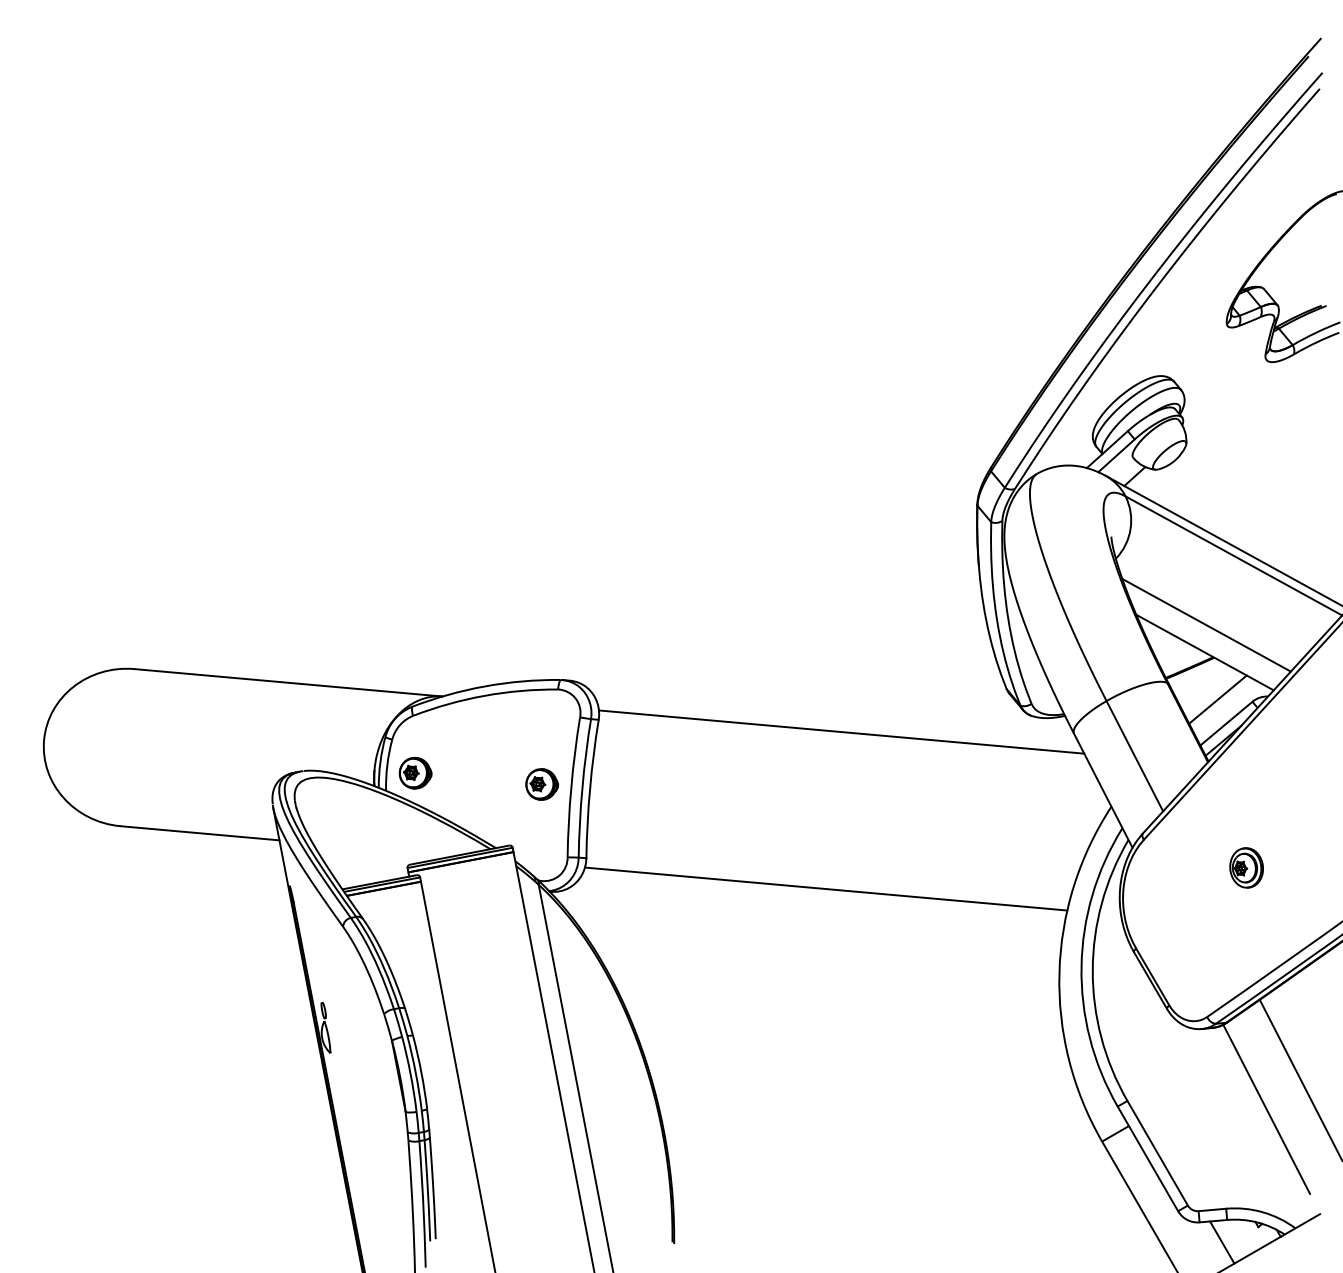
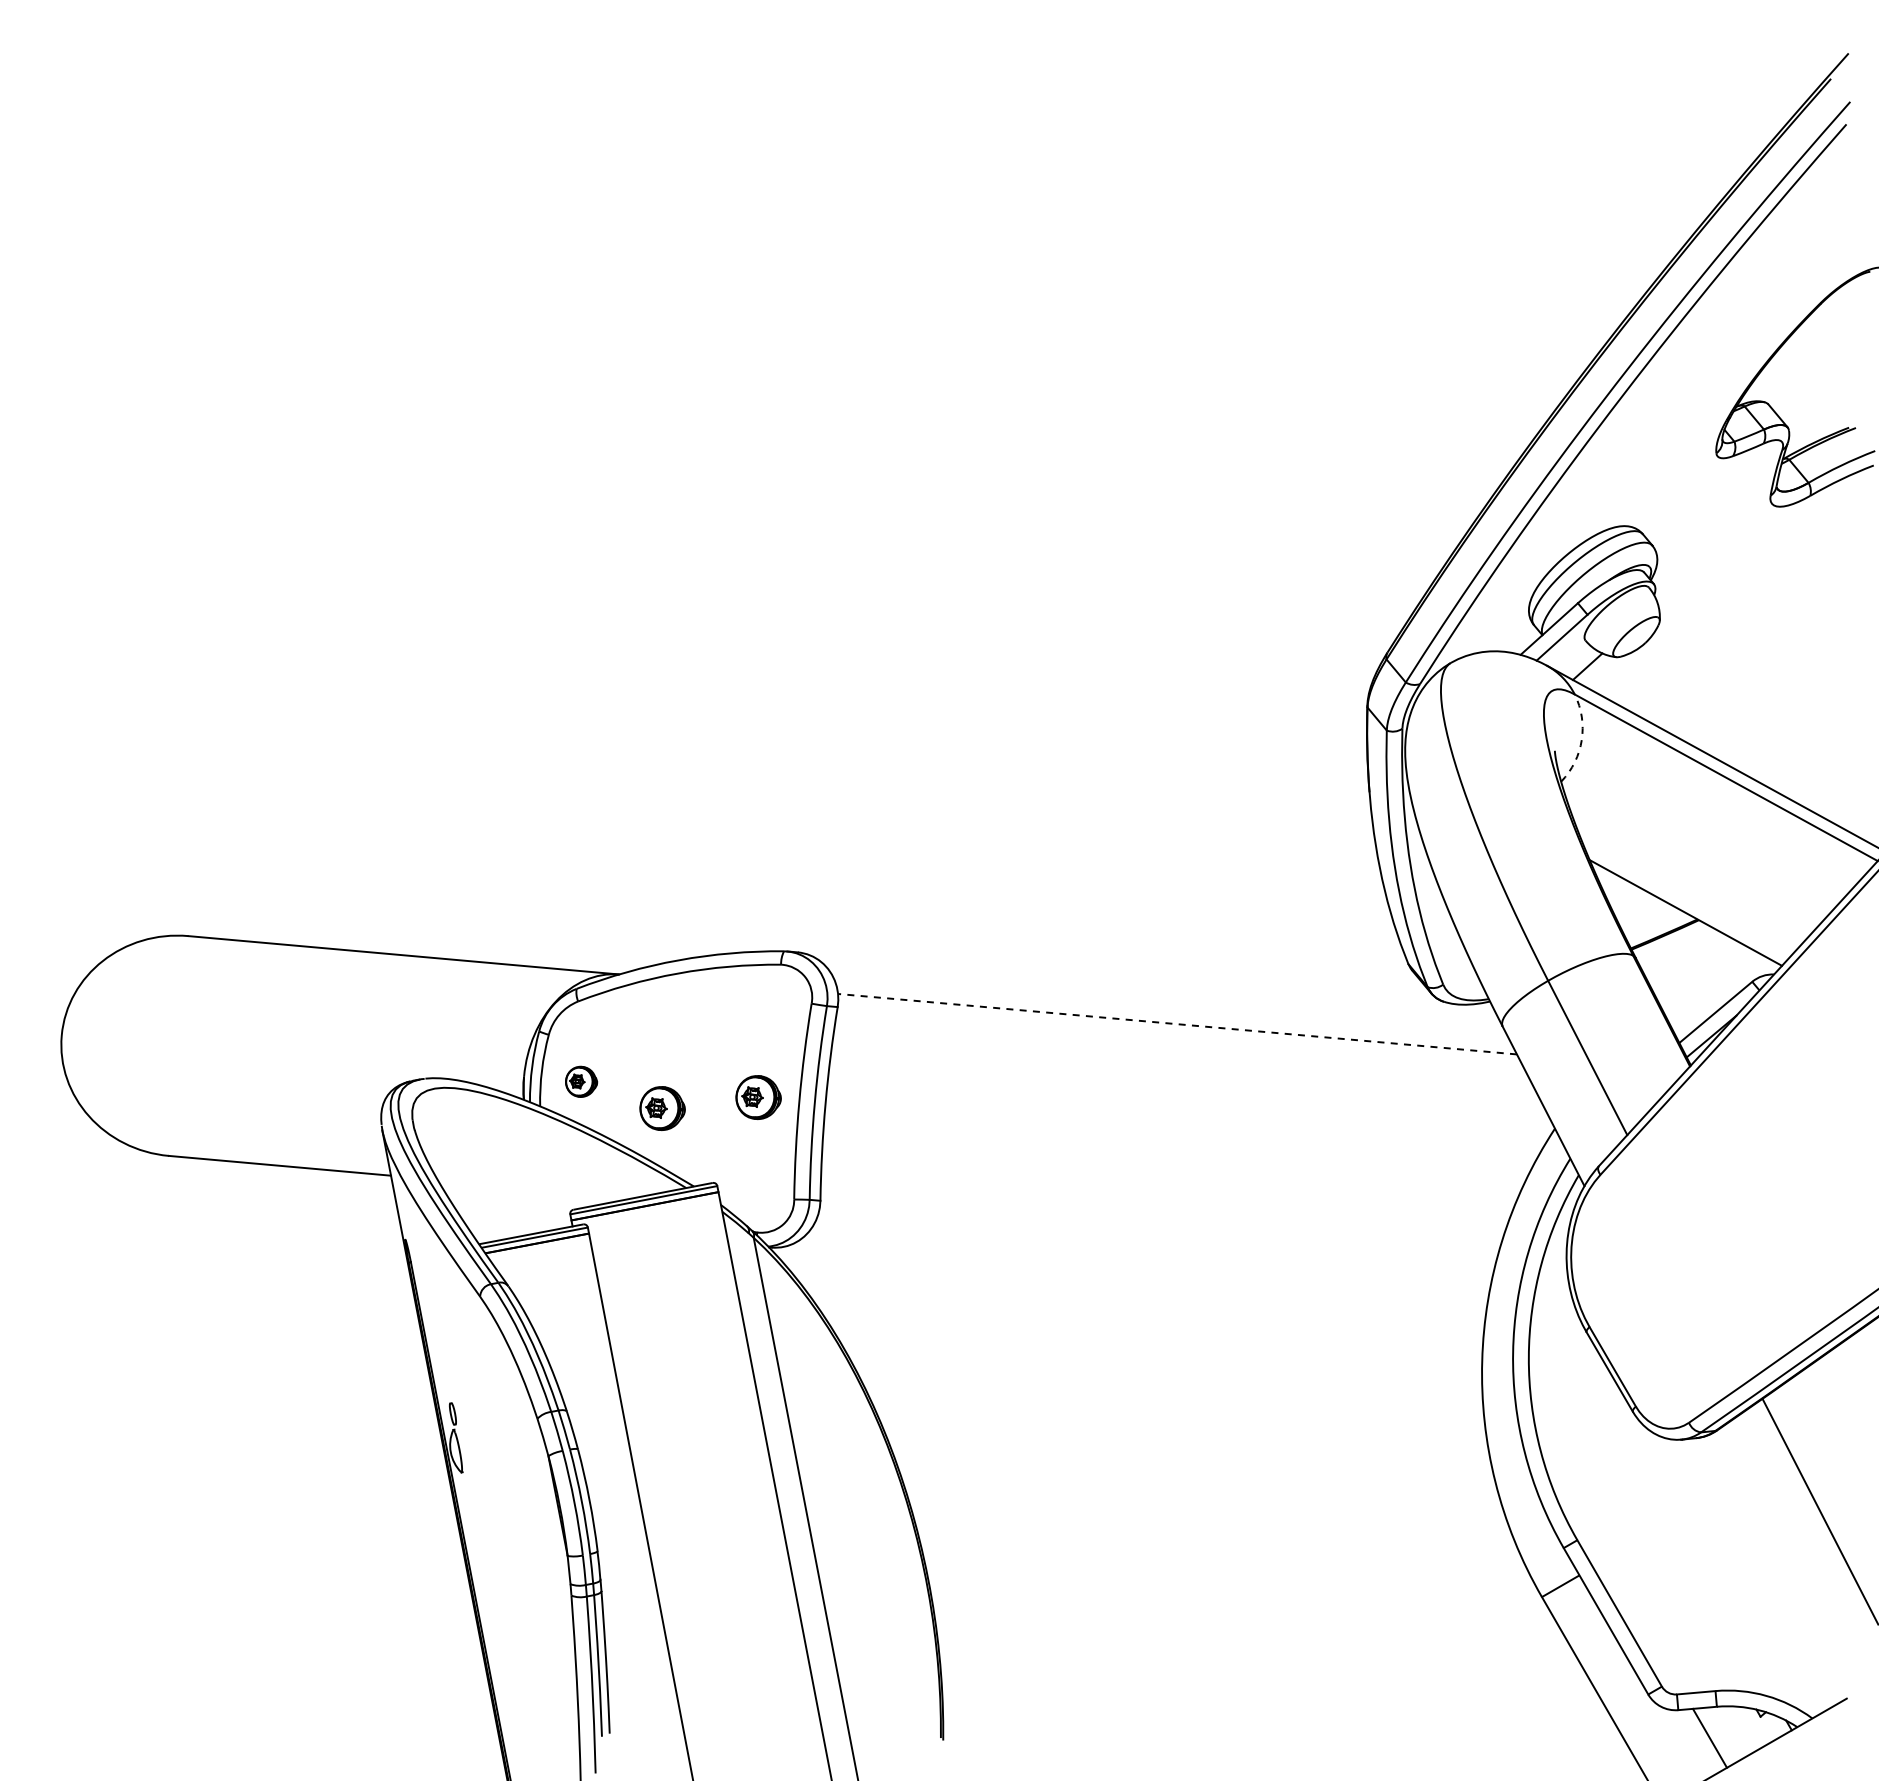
arc: (1130, 529) -> (1581, 740), solid -> dashed
line: (1206, 625) -> (1688, 874), removed
line: (1217, 699) -> (1703, 978), removed
line: (841, 732) -> (1177, 1024), solid -> dashed
part: (415, 773) -> (581, 1081), size x0.7
part: (473, 792) -> (662, 1108), added
part: (1246, 867) -> (1743, 1213), removed
line: (825, 888) -> (1155, 1243), removed
line: (1266, 1108) -> (1771, 1551), removed

